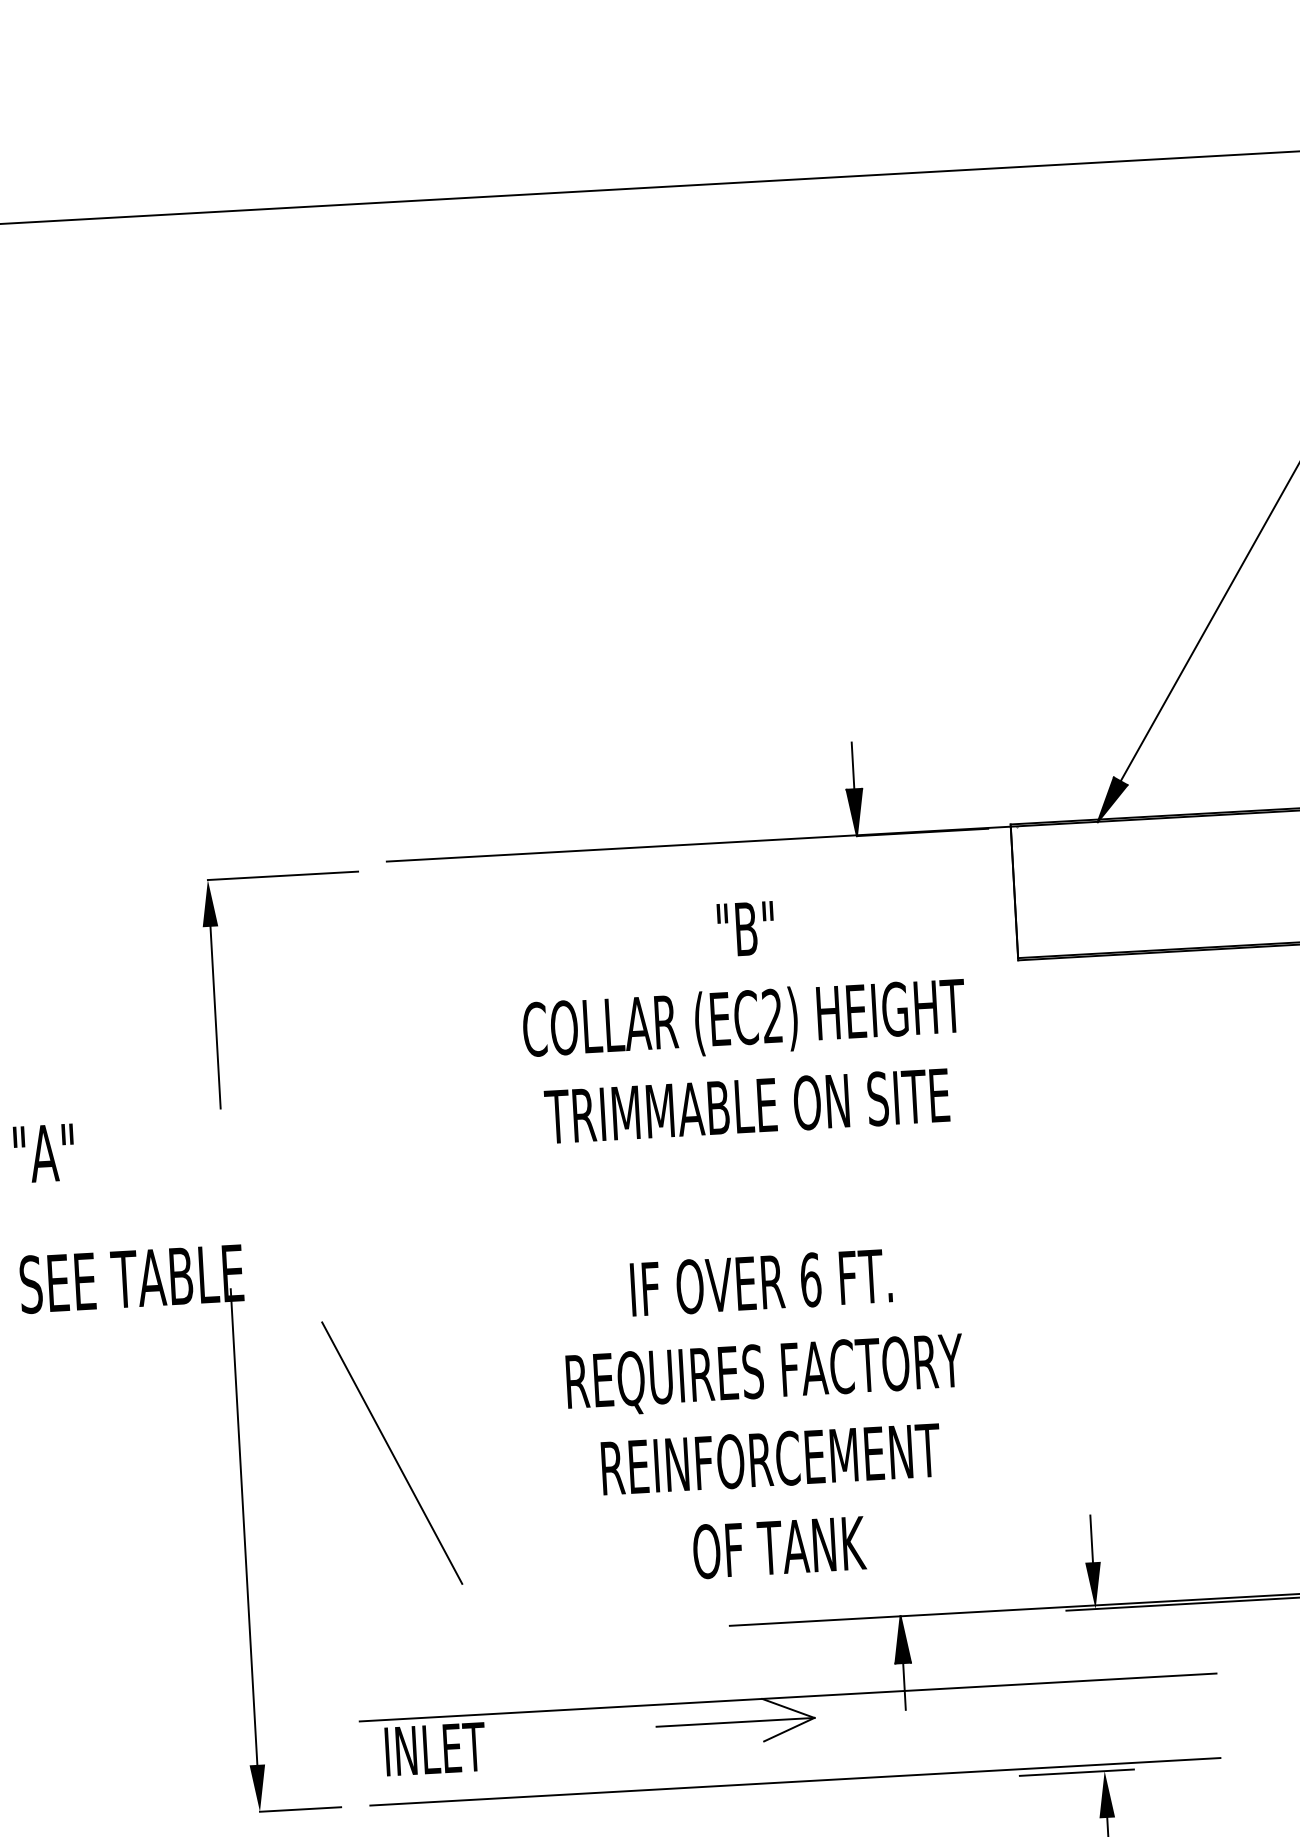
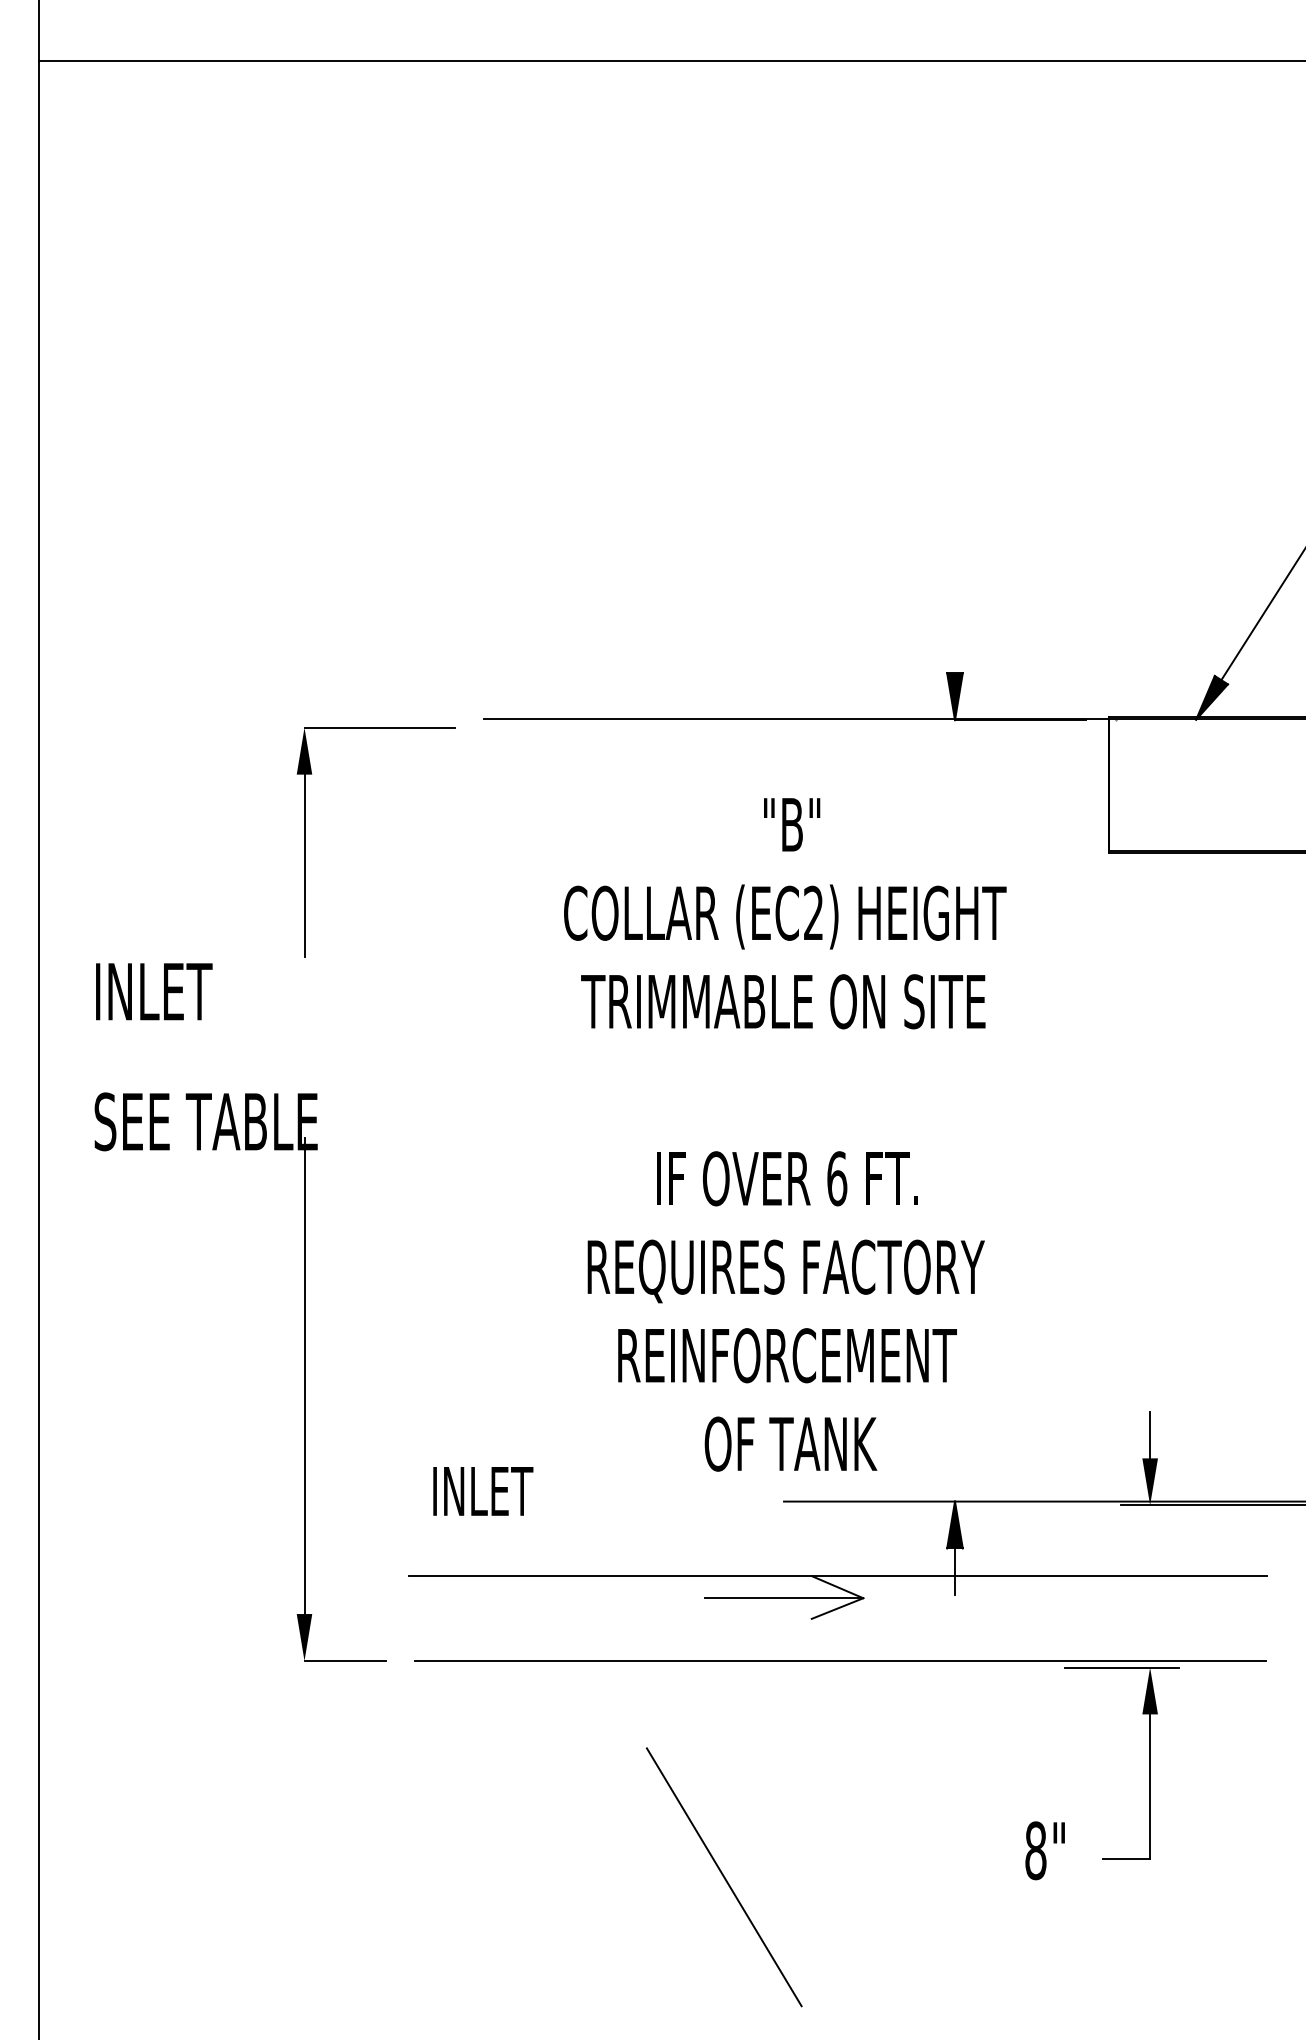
line: (853, 765) -> (955, 649), removed
text: (72, 1151) -> (154, 991), "A" -> INLET
text: (756, 1238) -> (785, 1134), moved
line: (392, 1452) -> (456, 1309), removed
text: (435, 1749) -> (483, 1491), moved

